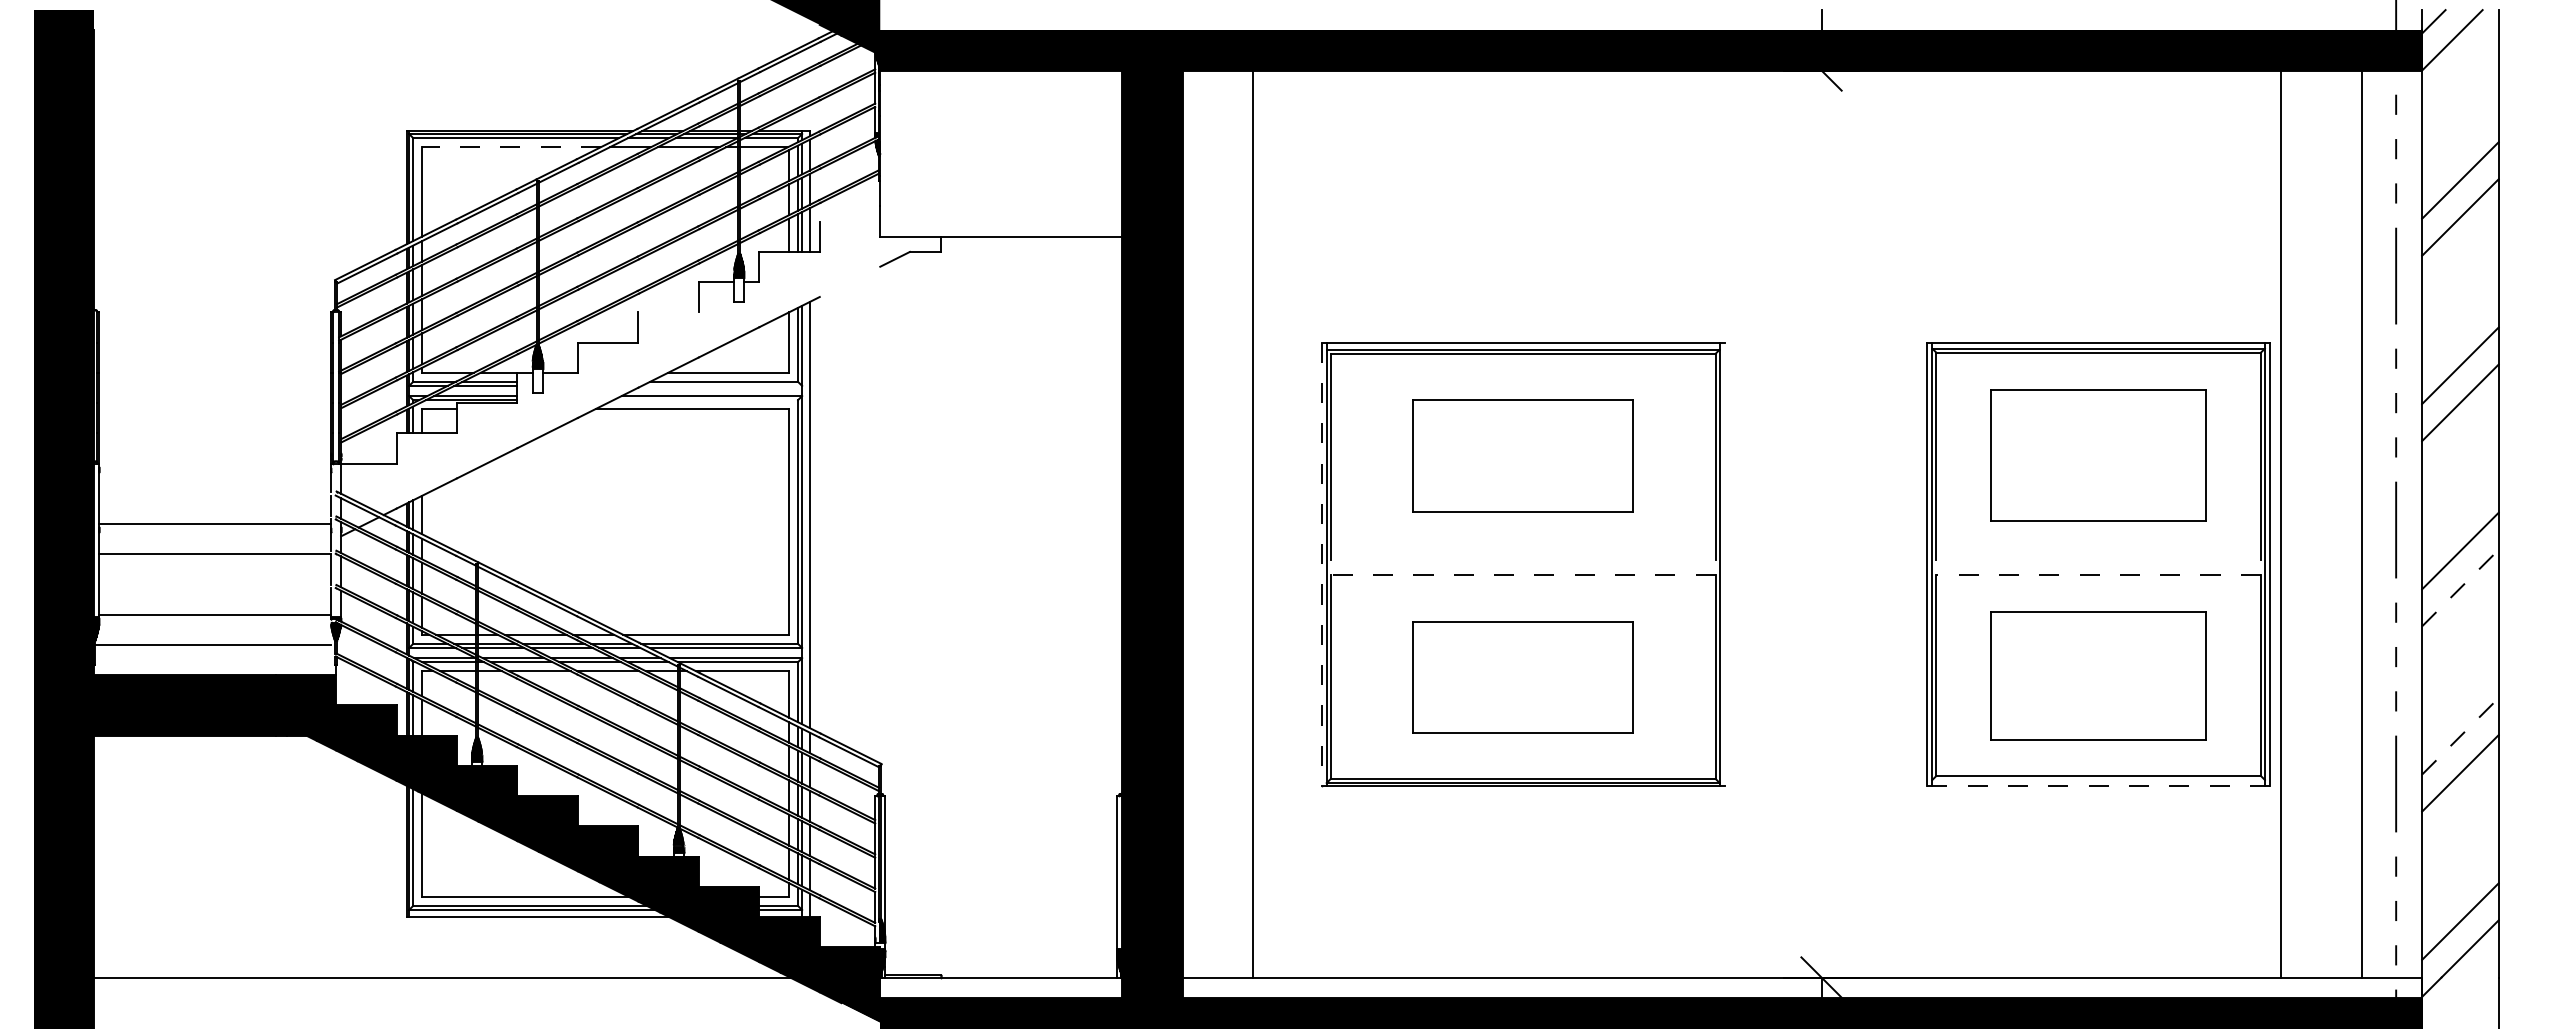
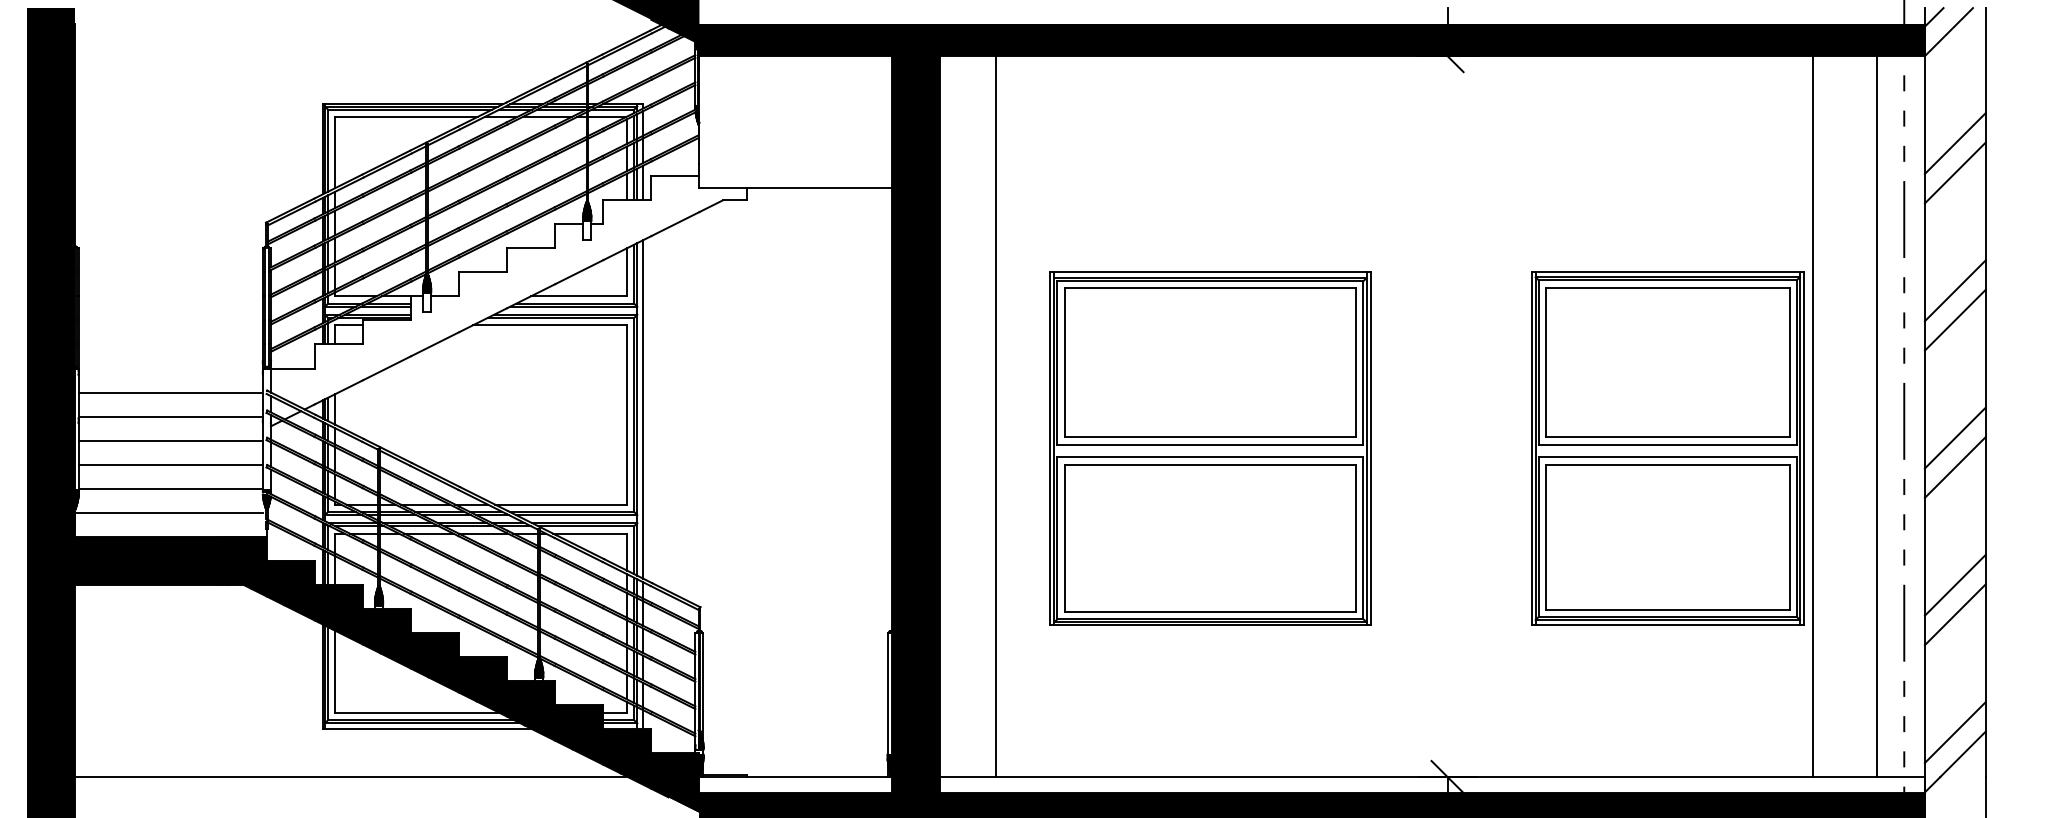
line: (511, 147) -> (406, 117), dashed -> solid
line: (849, 221) -> (674, 176), added
line: (849, 281) -> (674, 223), added
line: (668, 312) -> (531, 248), added
line: (721, 385) -> (573, 306), added
line: (705, 400) -> (560, 318), added
part: (1523, 455) -> (1210, 362), size x1.67
part: (2098, 455) -> (1667, 362), size x1.43
line: (215, 493) -> (171, 392), added
line: (1522, 559) -> (1209, 444), added
line: (2098, 559) -> (1667, 444), added
line: (1321, 564) -> (1050, 448), dashed -> solid
line: (1724, 564) -> (1370, 448), added
line: (1522, 574) -> (1209, 456), dashed -> solid
line: (2098, 574) -> (1667, 456), dashed -> solid
line: (215, 584) -> (171, 464), added
line: (2460, 587) -> (1955, 467), dashed -> solid
part: (2098, 675) -> (1667, 536), size x1.43
part: (1523, 677) -> (1210, 538), size x1.67
line: (2460, 735) -> (1955, 584), dashed -> solid
line: (2098, 779) -> (1667, 619), added
line: (2098, 786) -> (1667, 625), dashed -> solid

